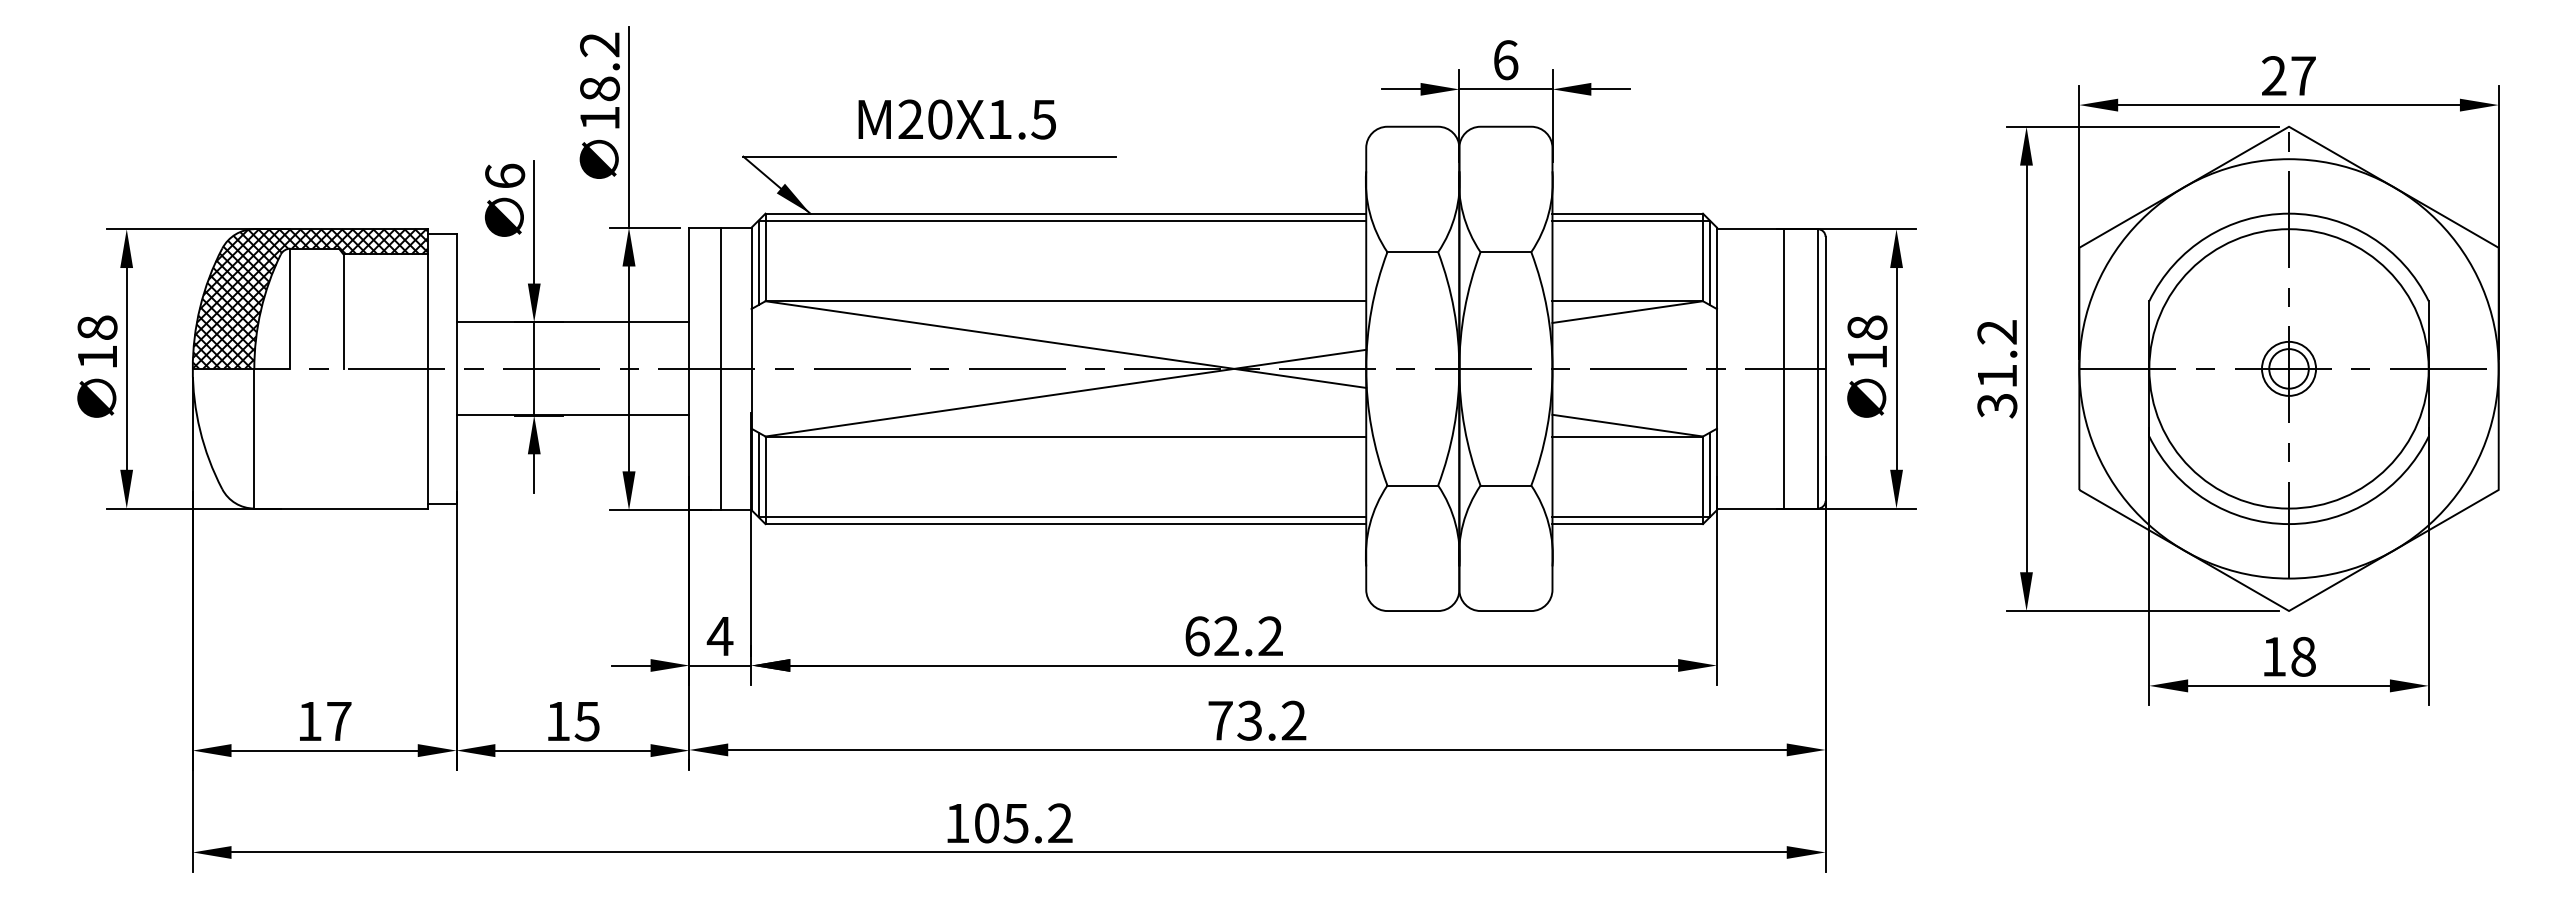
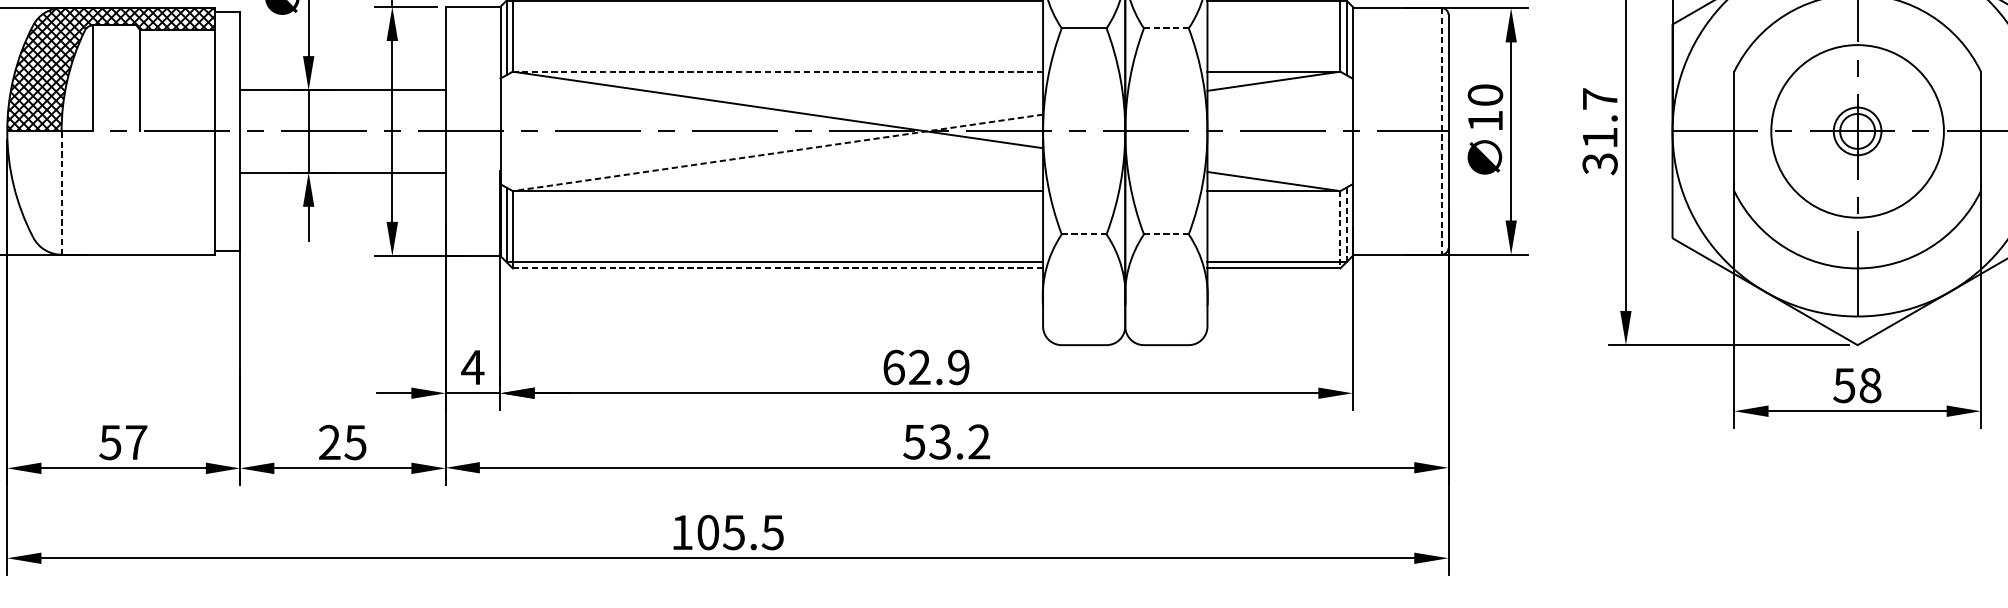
line: (1506, 252) -> (1166, 28), solid -> dashed
line: (1065, 301) -> (777, 71), solid -> dashed
text: (1867, 327) -> (1485, 94), 18 -> 10
text: (1996, 332) -> (1599, 99), 31.2 -> 31.7
line: (720, 368) -> (473, 131), removed
line: (1783, 368) -> (1411, 131), removed
line: (1817, 368) -> (1441, 131), solid -> dashed
circle: (2288, 368) -> (1857, 131), size x0.7
line: (1065, 393) -> (777, 153), solid -> dashed
line: (254, 438) -> (61, 192), solid -> dashed
line: (1709, 474) -> (1346, 224), solid -> dashed
line: (1703, 480) -> (1340, 229), solid -> dashed
line: (1413, 485) -> (1084, 234), solid -> dashed
line: (1506, 485) -> (1166, 234), solid -> dashed
line: (1065, 524) -> (777, 268), solid -> dashed
text: (1270, 636) -> (958, 367), 62.2 -> 62.9
text: (2273, 656) -> (1843, 385), 18 -> 58
text: (558, 720) -> (330, 441), 15 -> 25
text: (1219, 720) -> (913, 441), 73.2 -> 53.2
text: (309, 721) -> (110, 442), 17 -> 57
text: (1059, 823) -> (772, 532), 105.2 -> 105.5

